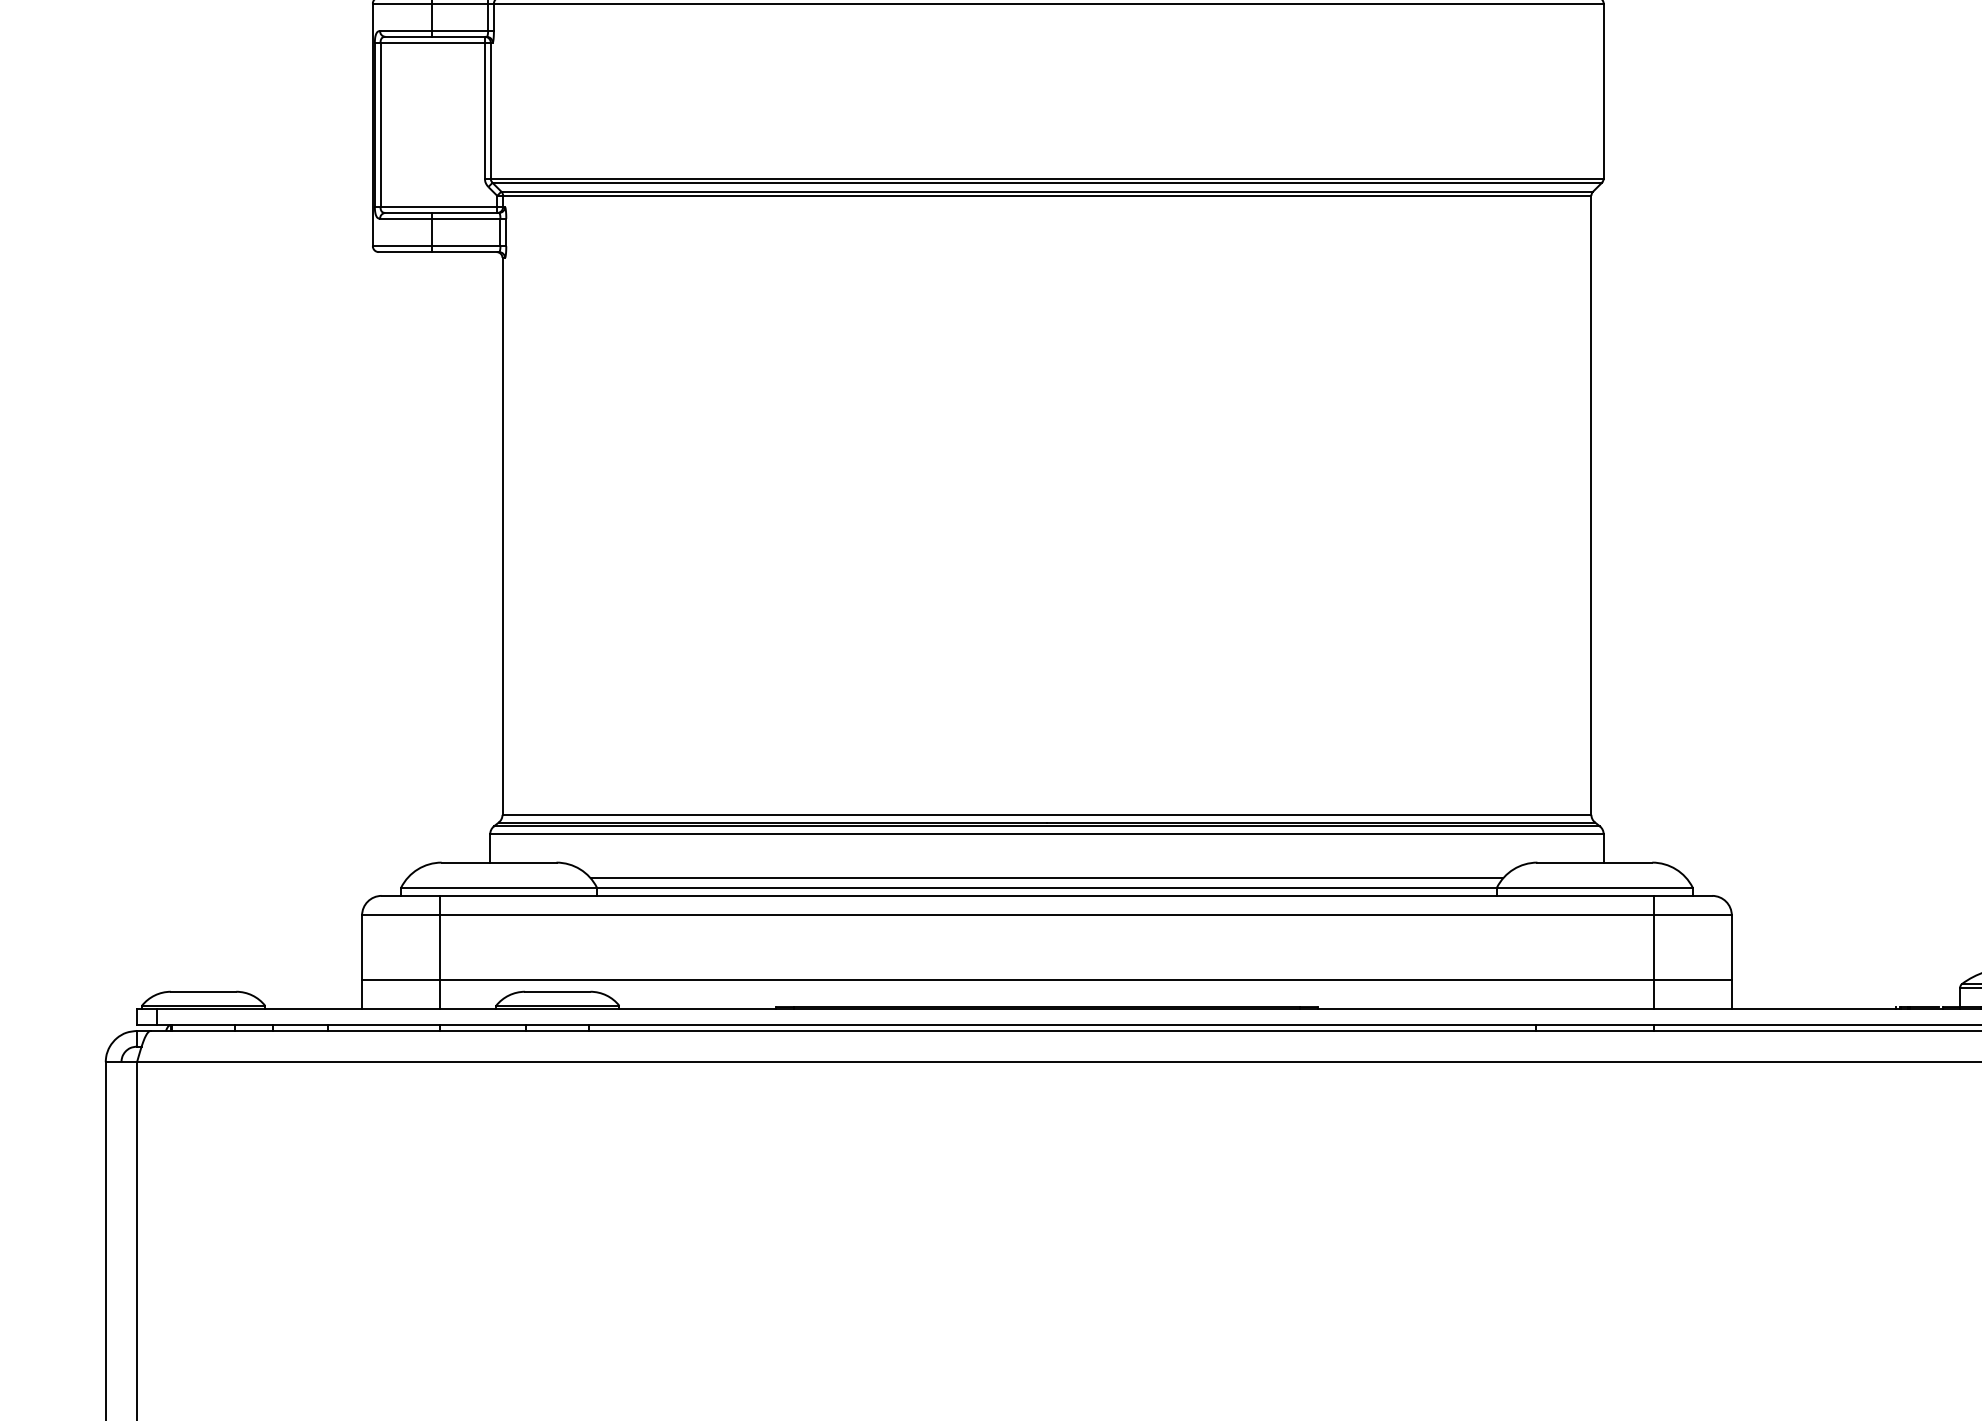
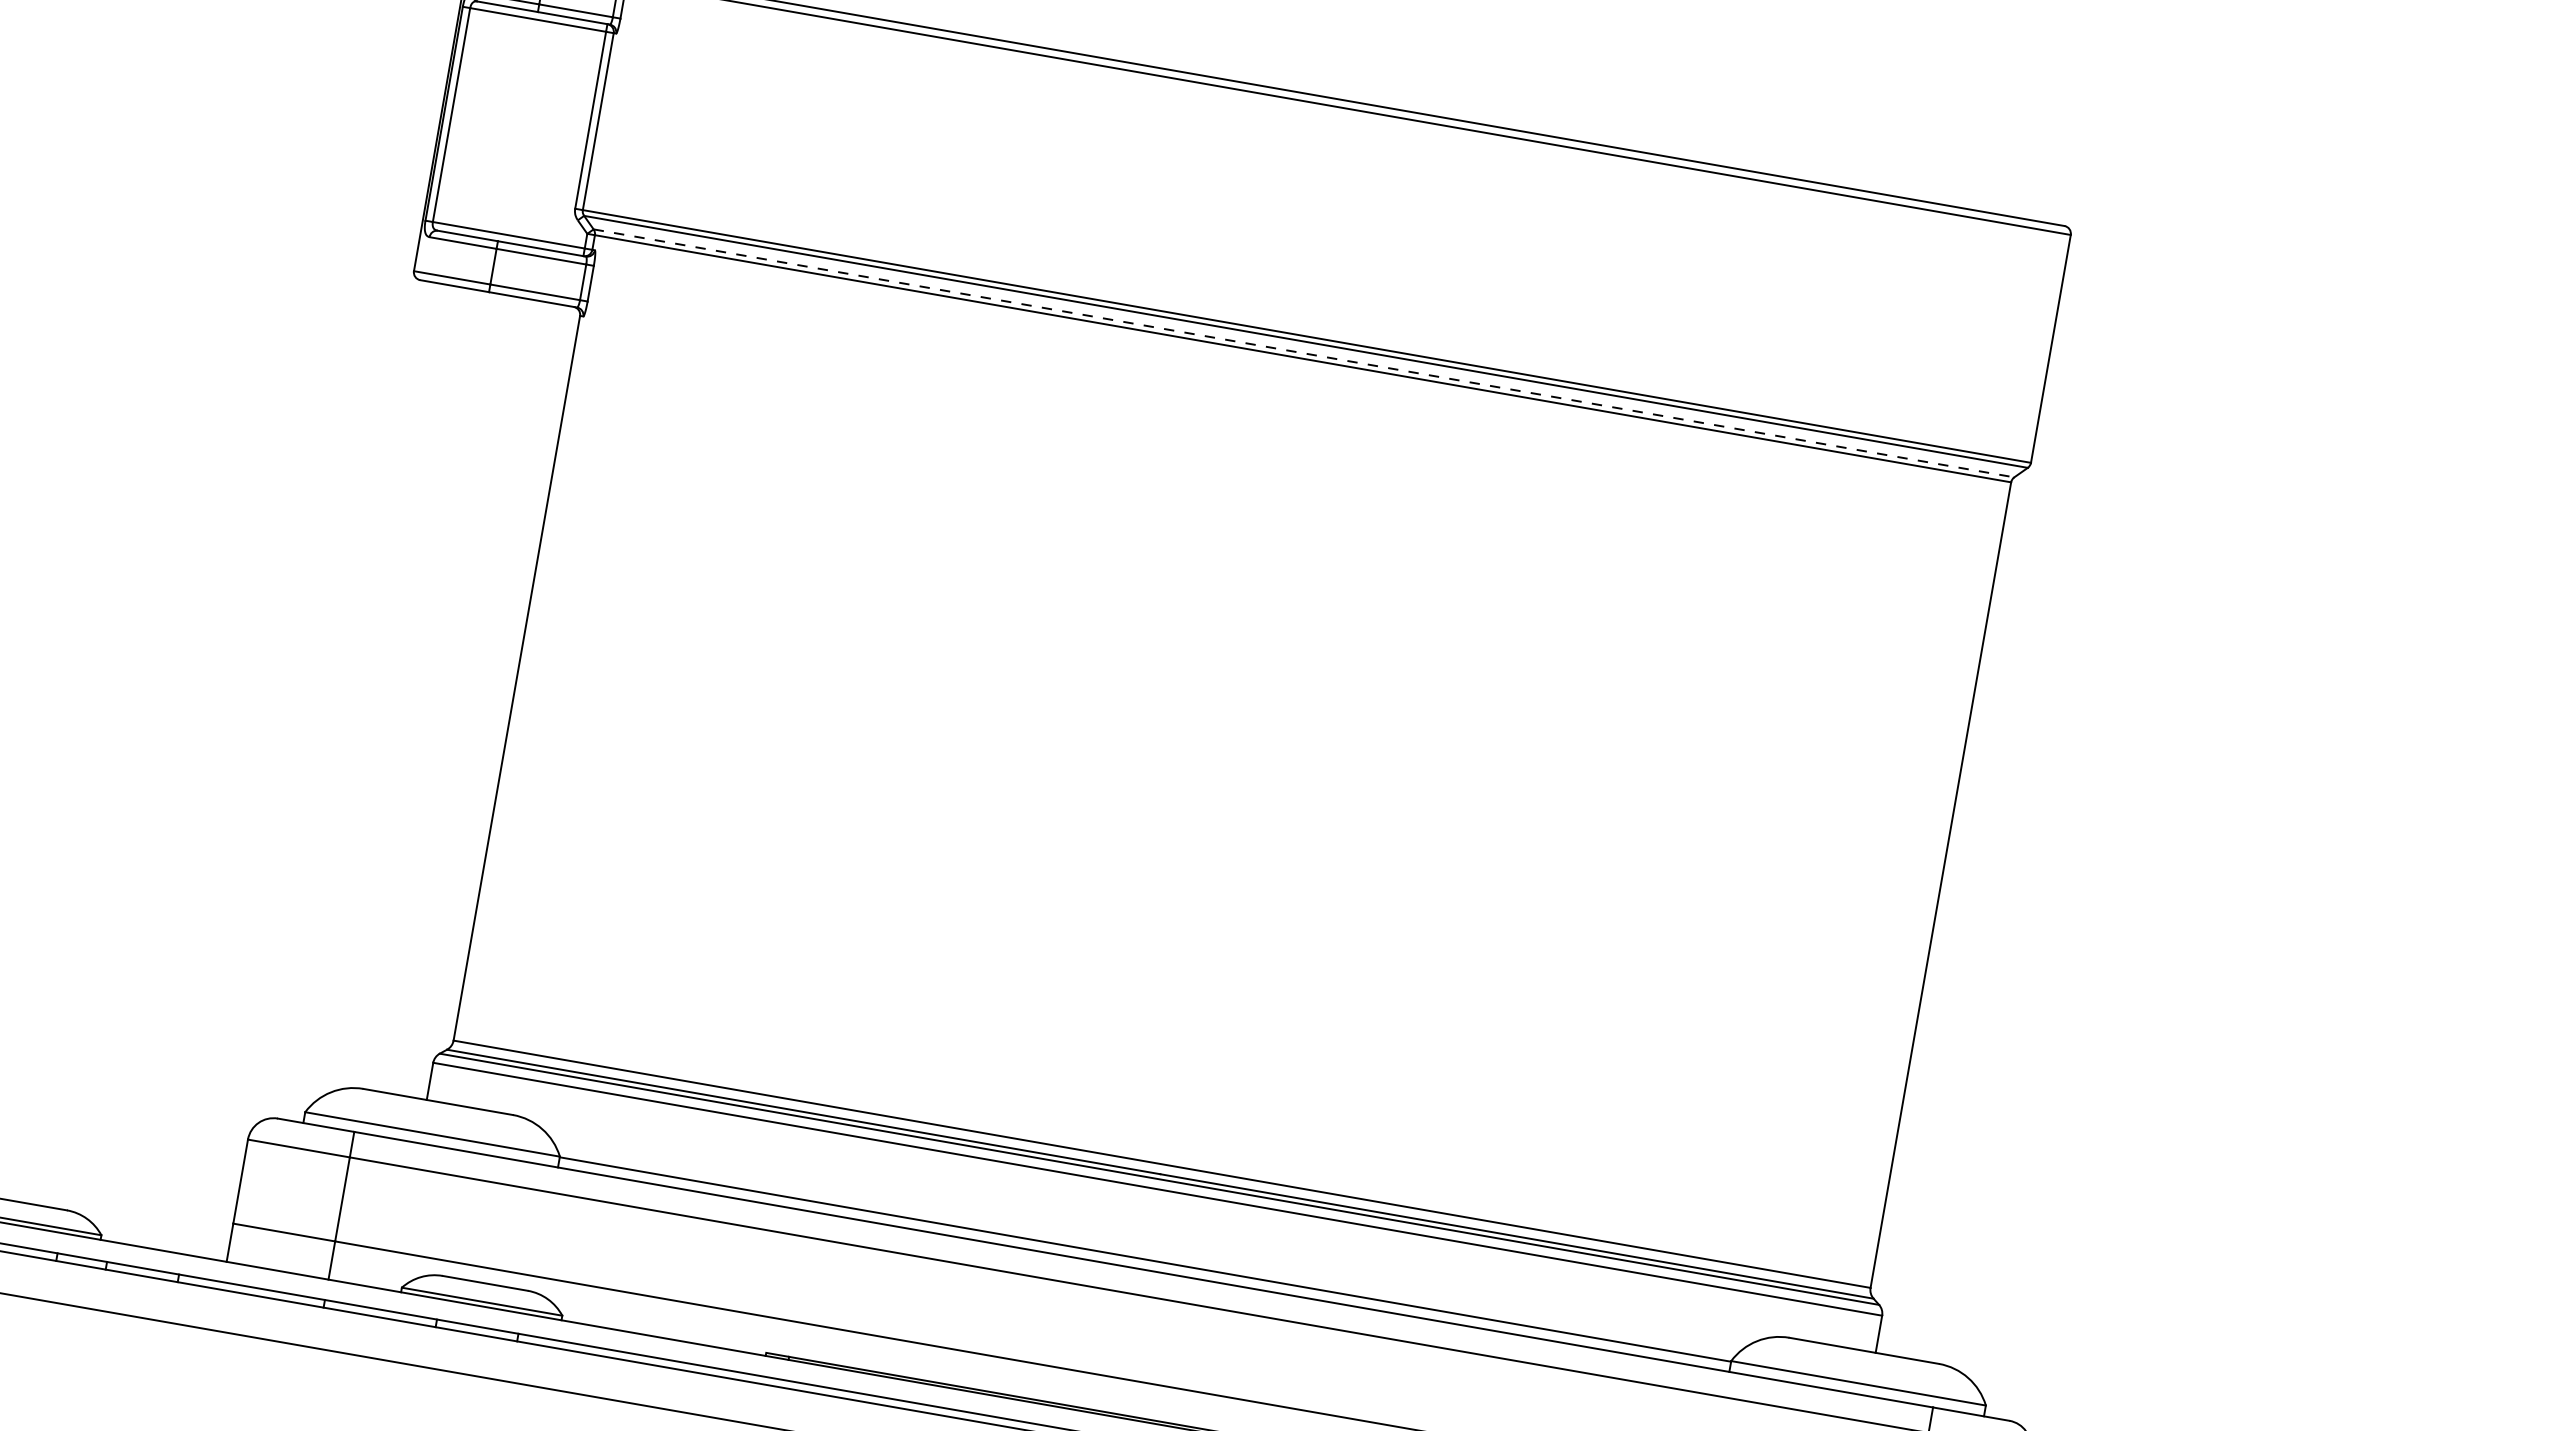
line: (1047, 191) -> (1304, 353), solid -> dashed
line: (1046, 878) -> (1147, 1246), removed

